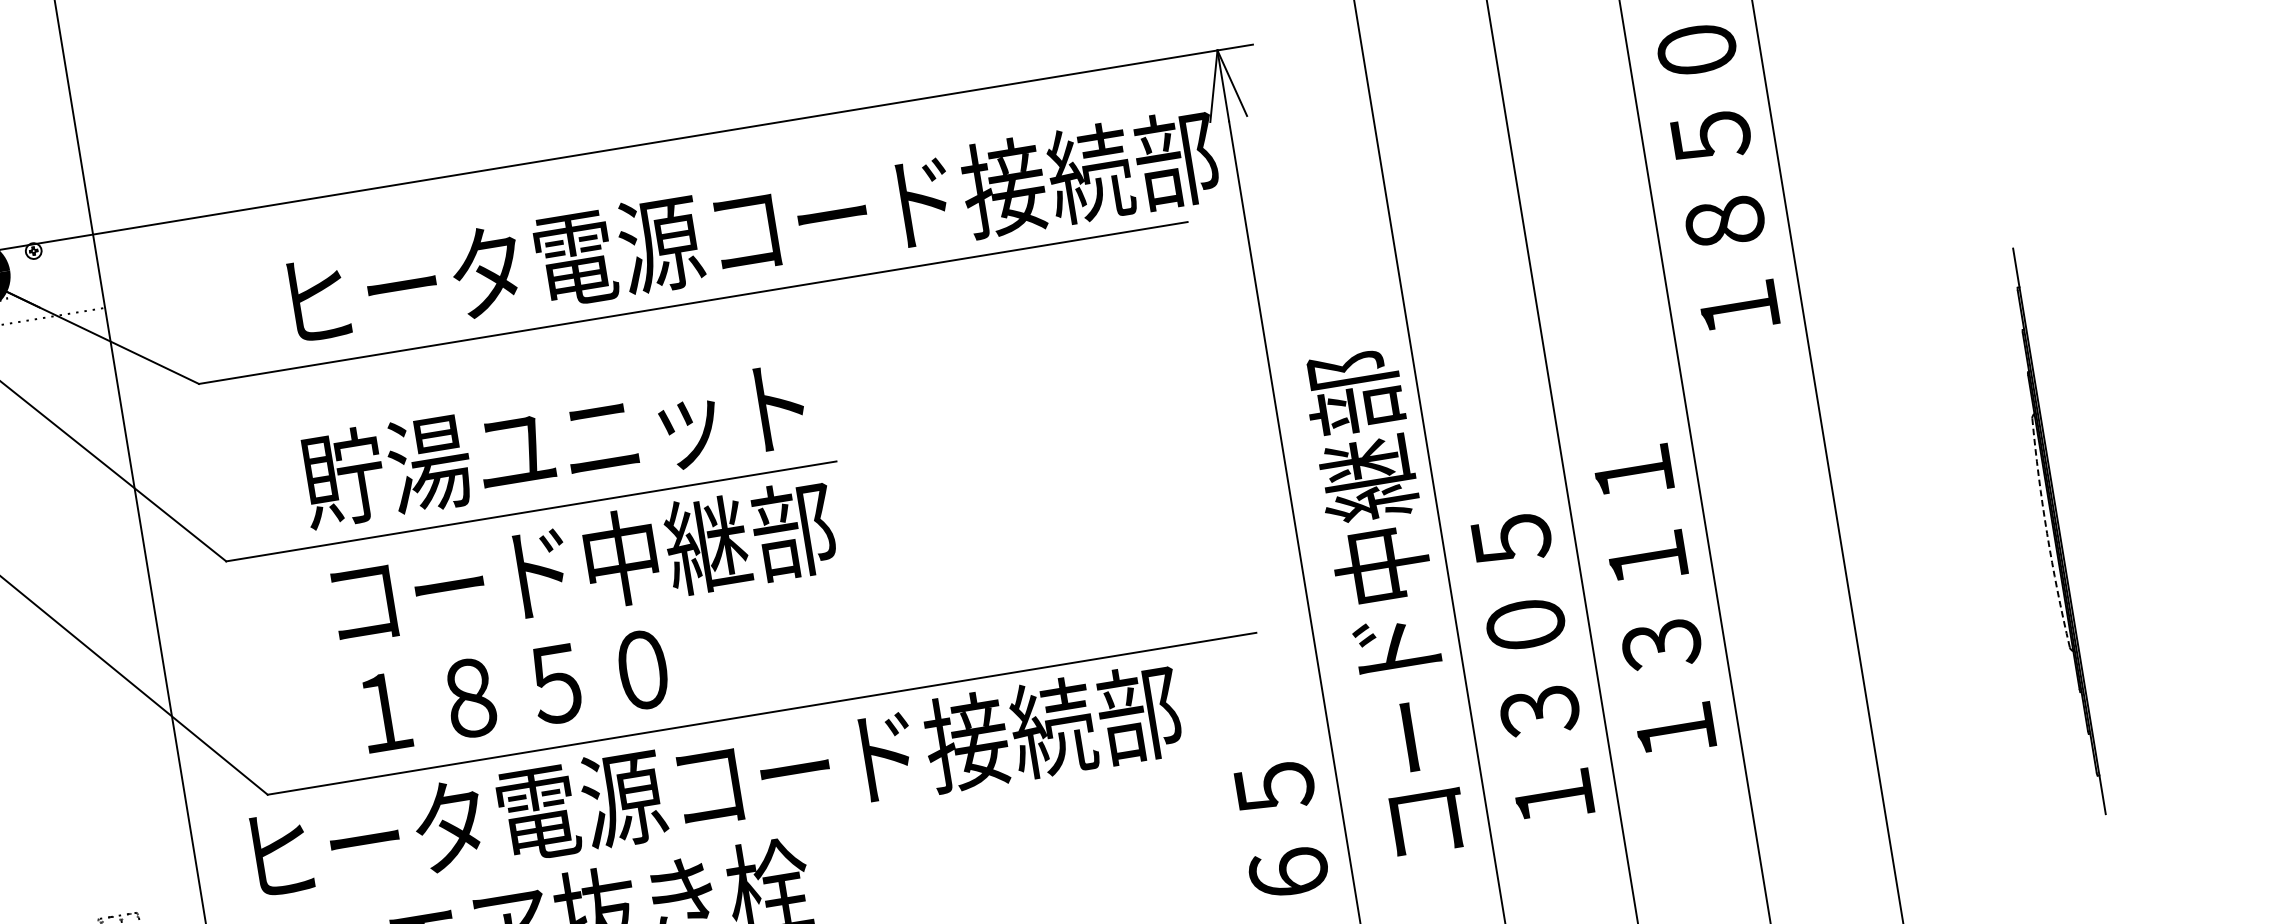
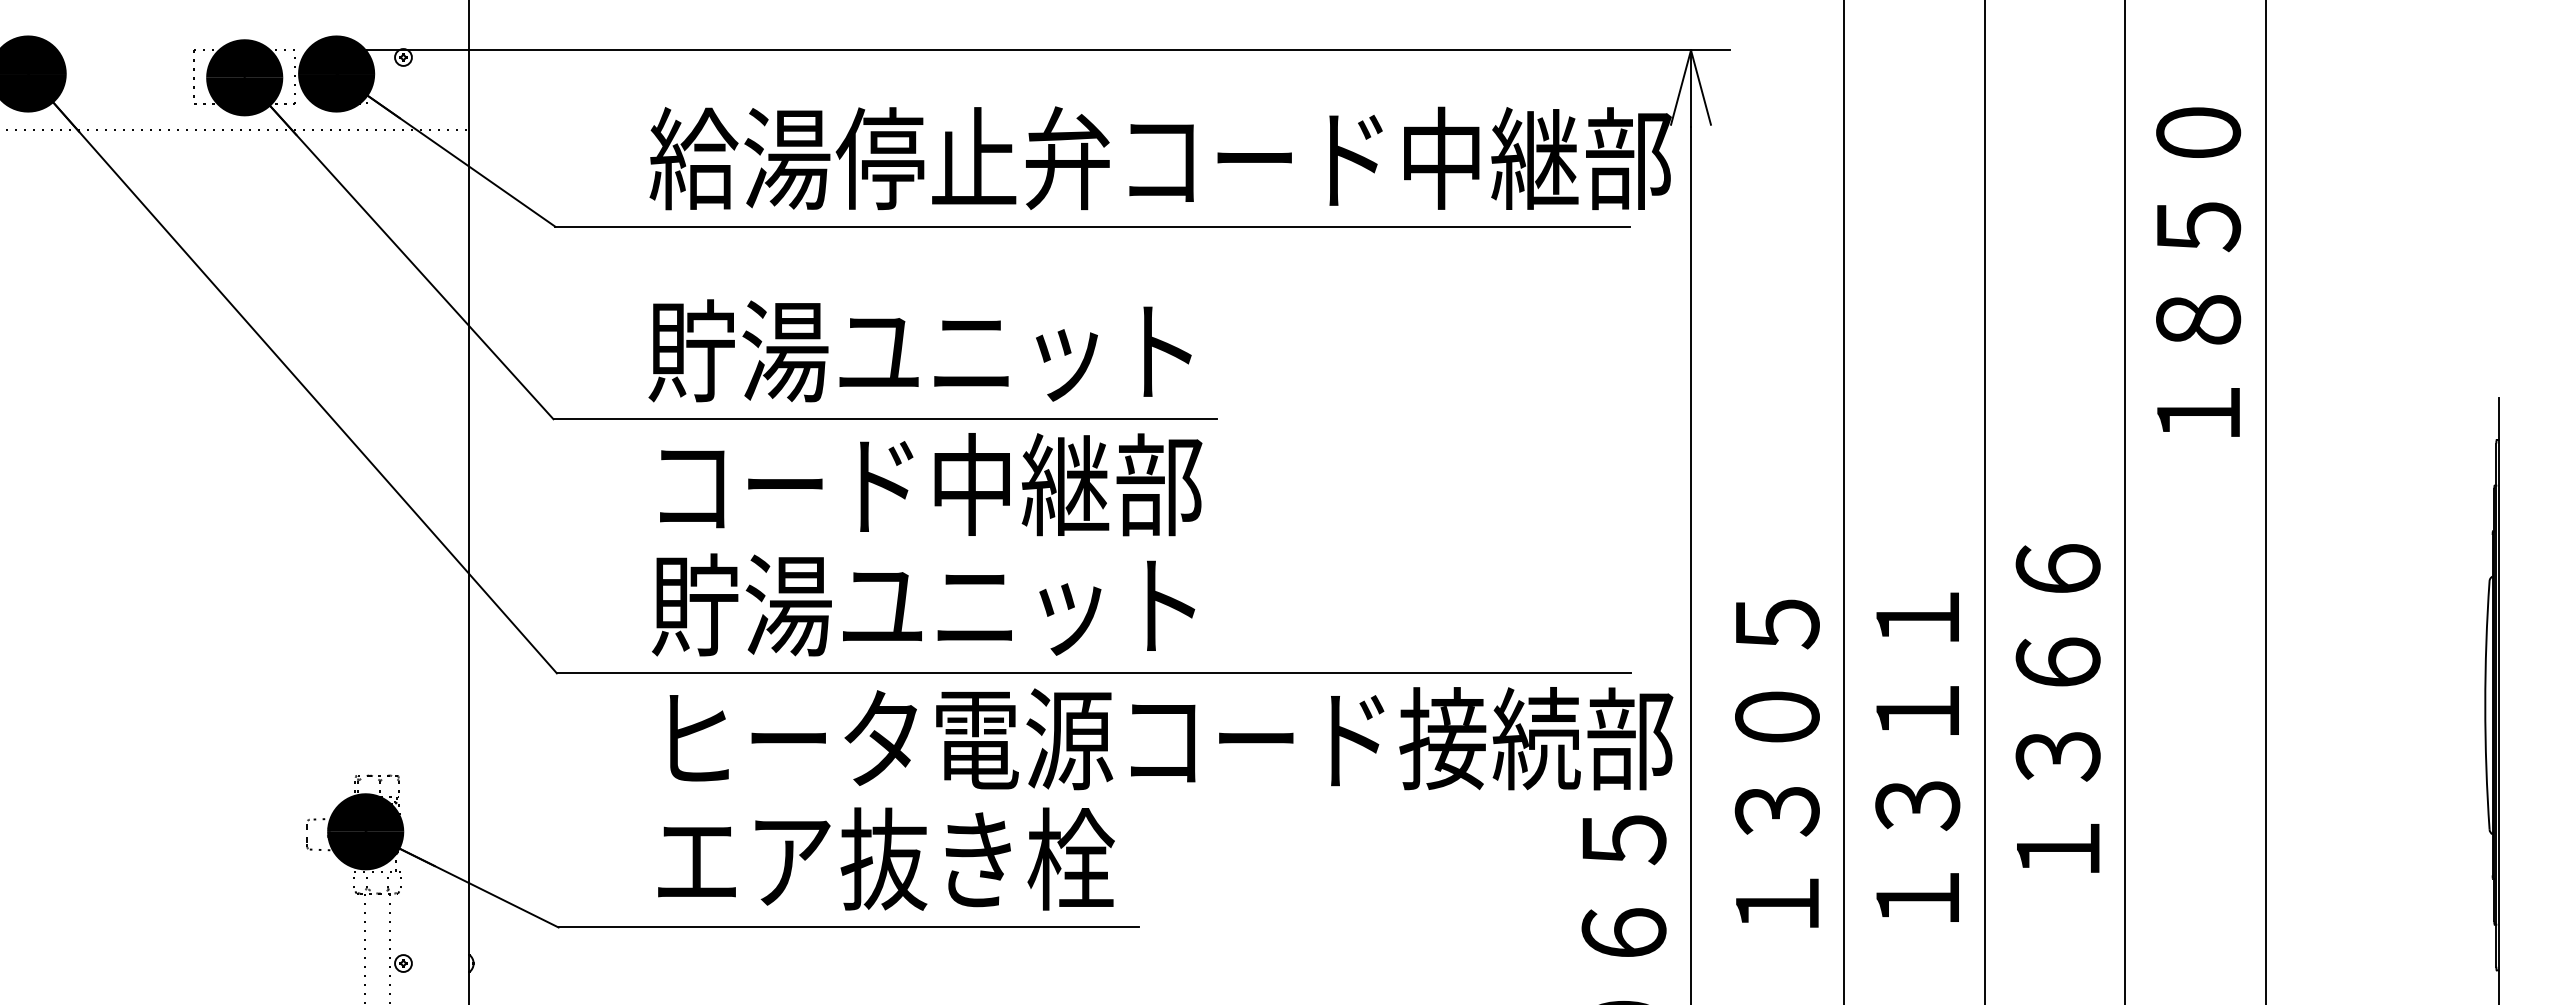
text: (703, 236) -> (1114, 158), ヒータ電源コード接続部 -> 給湯停止弁コード中継部
text: (1639, 514) -> (2057, 614), １３１１ -> １３６６
arc: (2047, 533) -> (2485, 705), dashed -> solid
text: (1518, 581) -> (1917, 664), １３０５ -> １３１１
text: (1387, 602) -> (1775, 664), コード中継部 -> １３０５
text: (594, 676) -> (923, 604), １８５０ -> 貯湯ユニット
text: (717, 782) -> (1171, 738), moved

